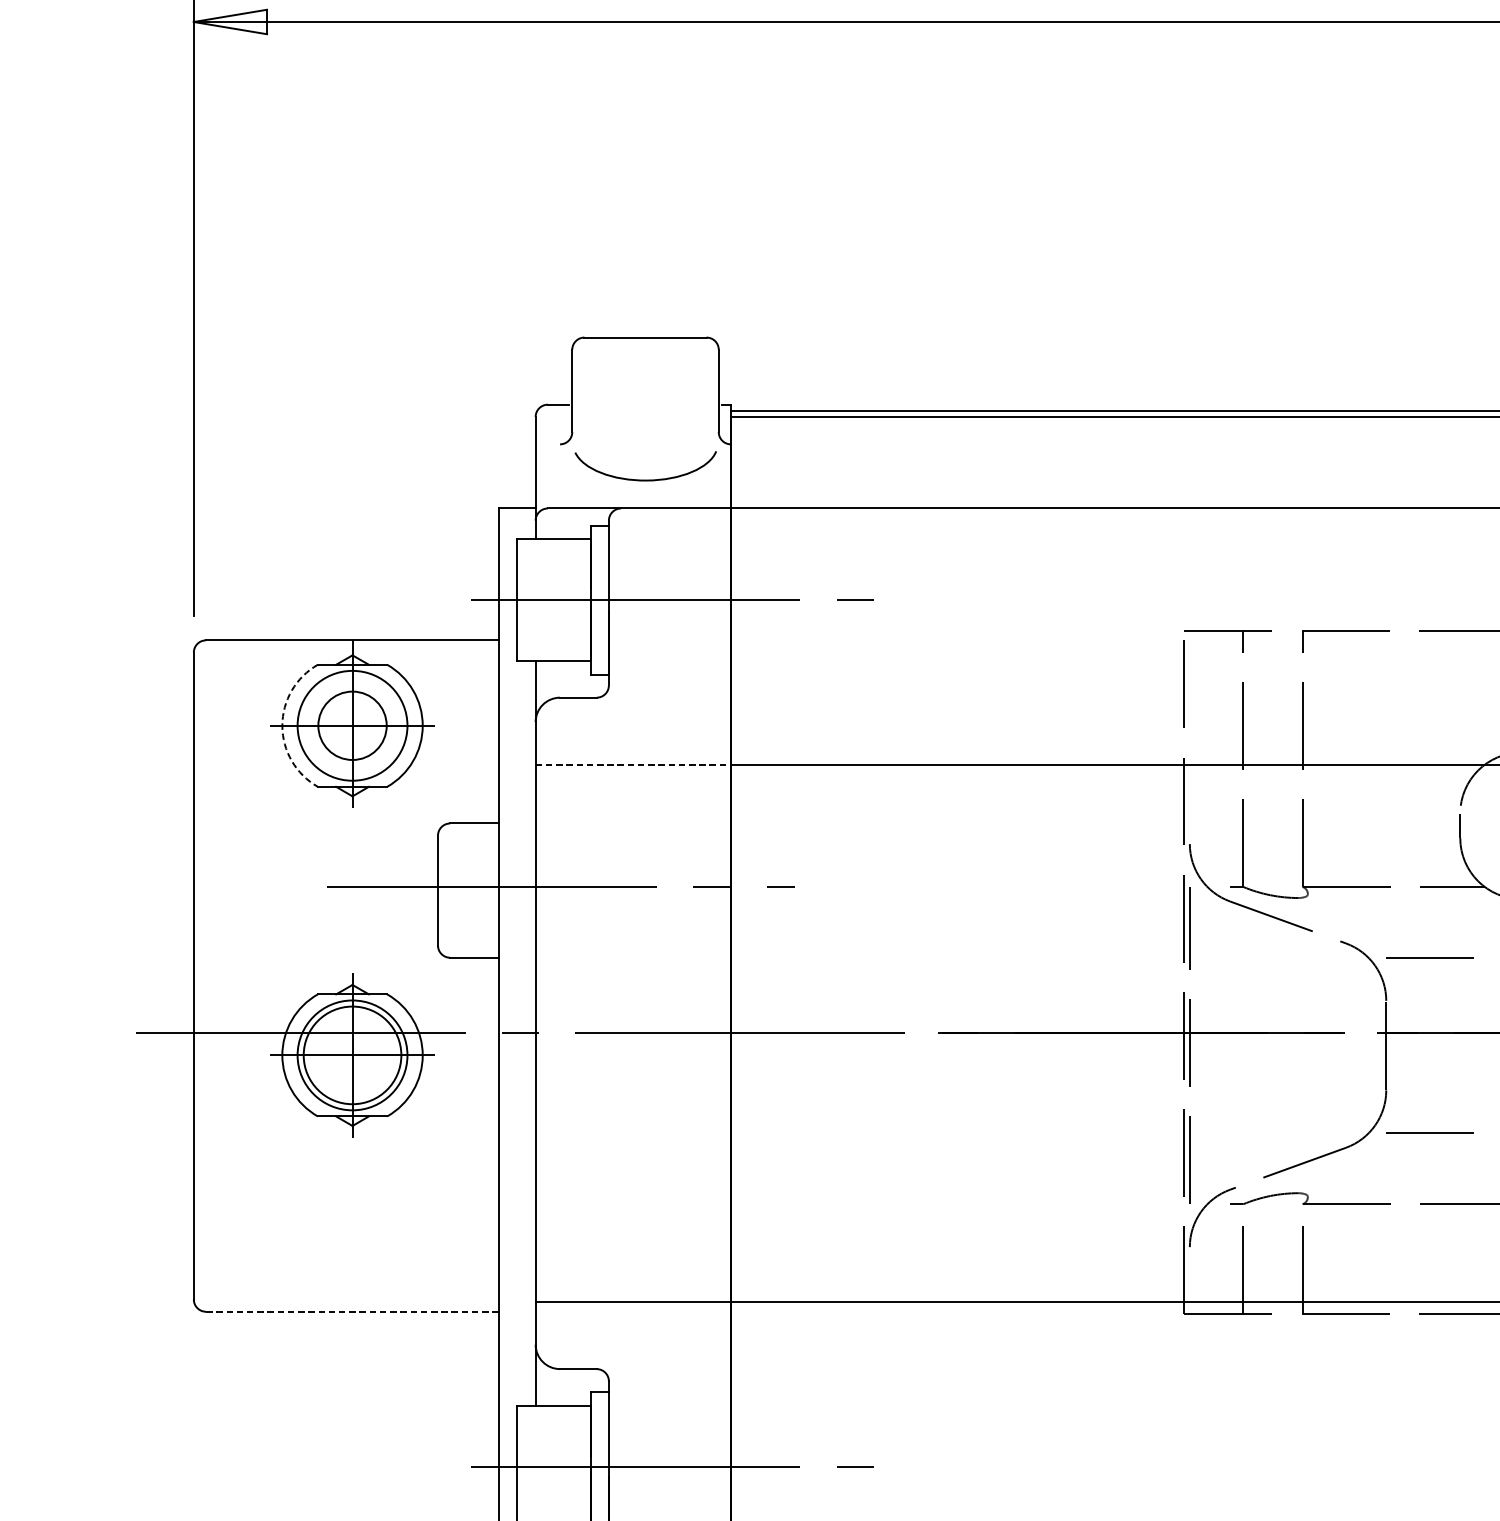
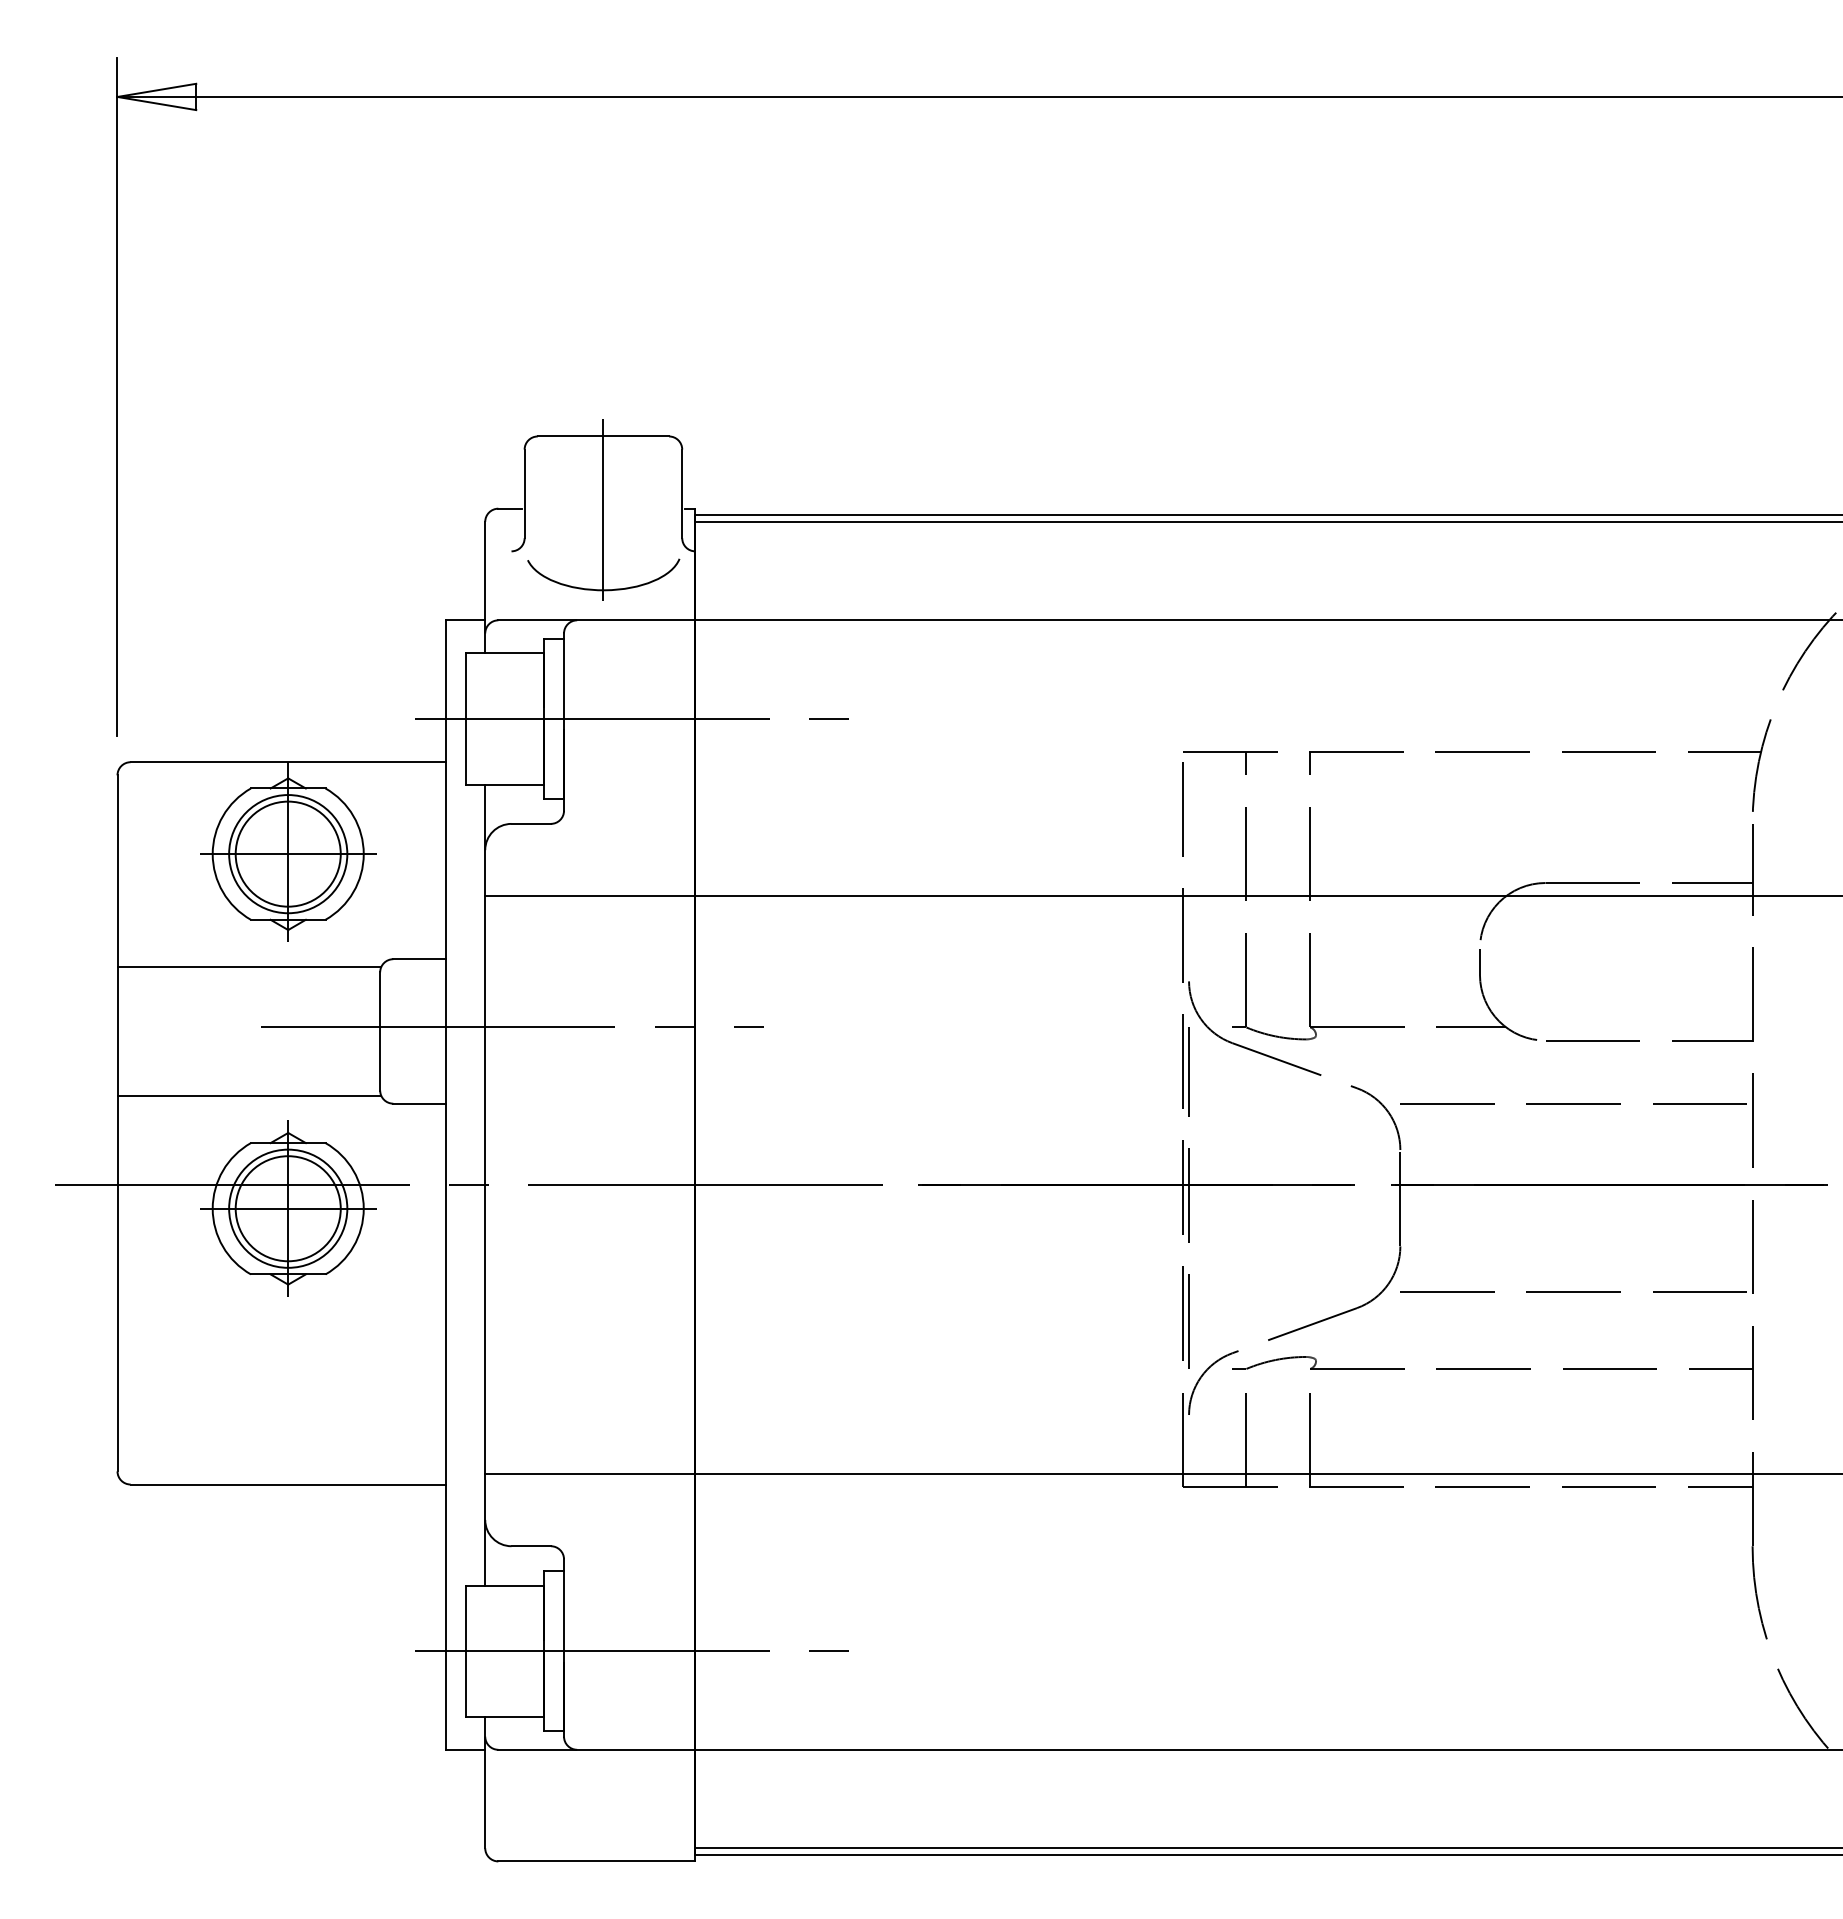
line: (645, 405) -> (603, 509), added
circle: (351, 725) -> (287, 853), size x1.43
arc: (282, 726) -> (212, 854), dashed -> solid
line: (633, 765) -> (590, 896), dashed -> solid
line: (316, 831) -> (249, 967), added
line: (316, 950) -> (249, 1095), added
line: (352, 1311) -> (288, 1484), dashed -> solid

